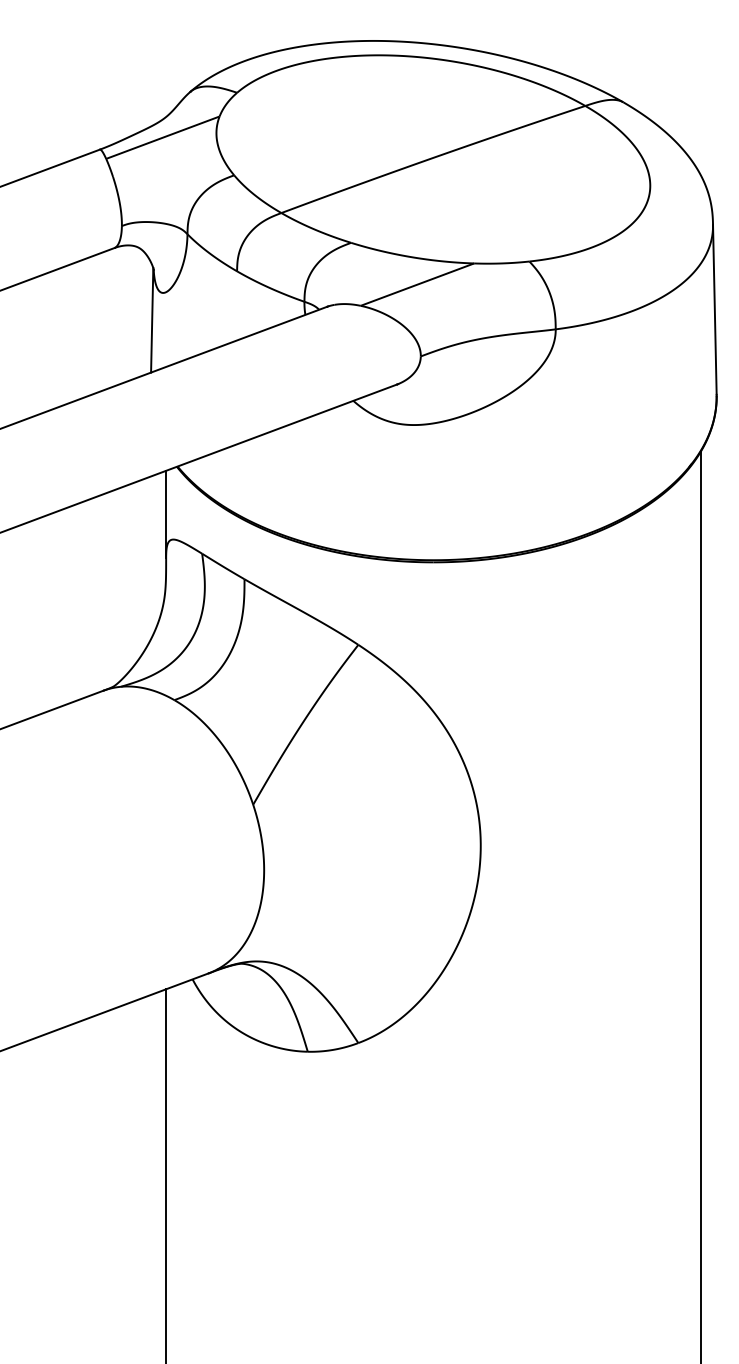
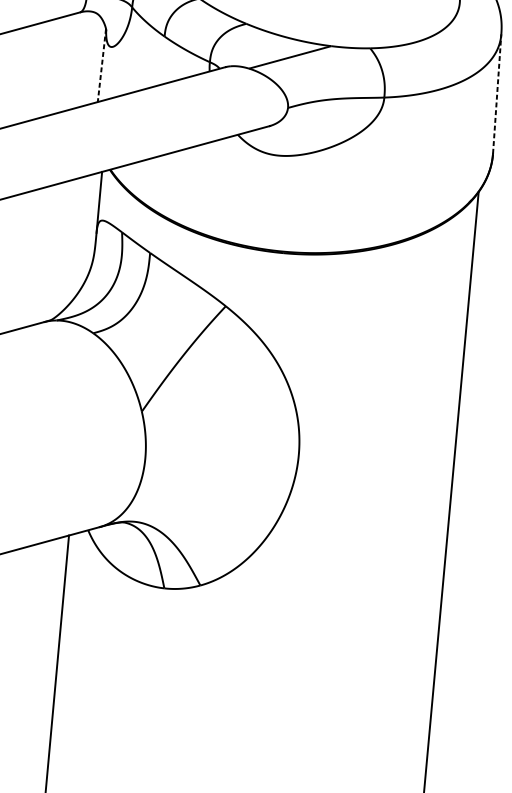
line: (714, 309) -> (496, 93), solid -> dashed
line: (152, 320) -> (102, 65), solid -> dashed

